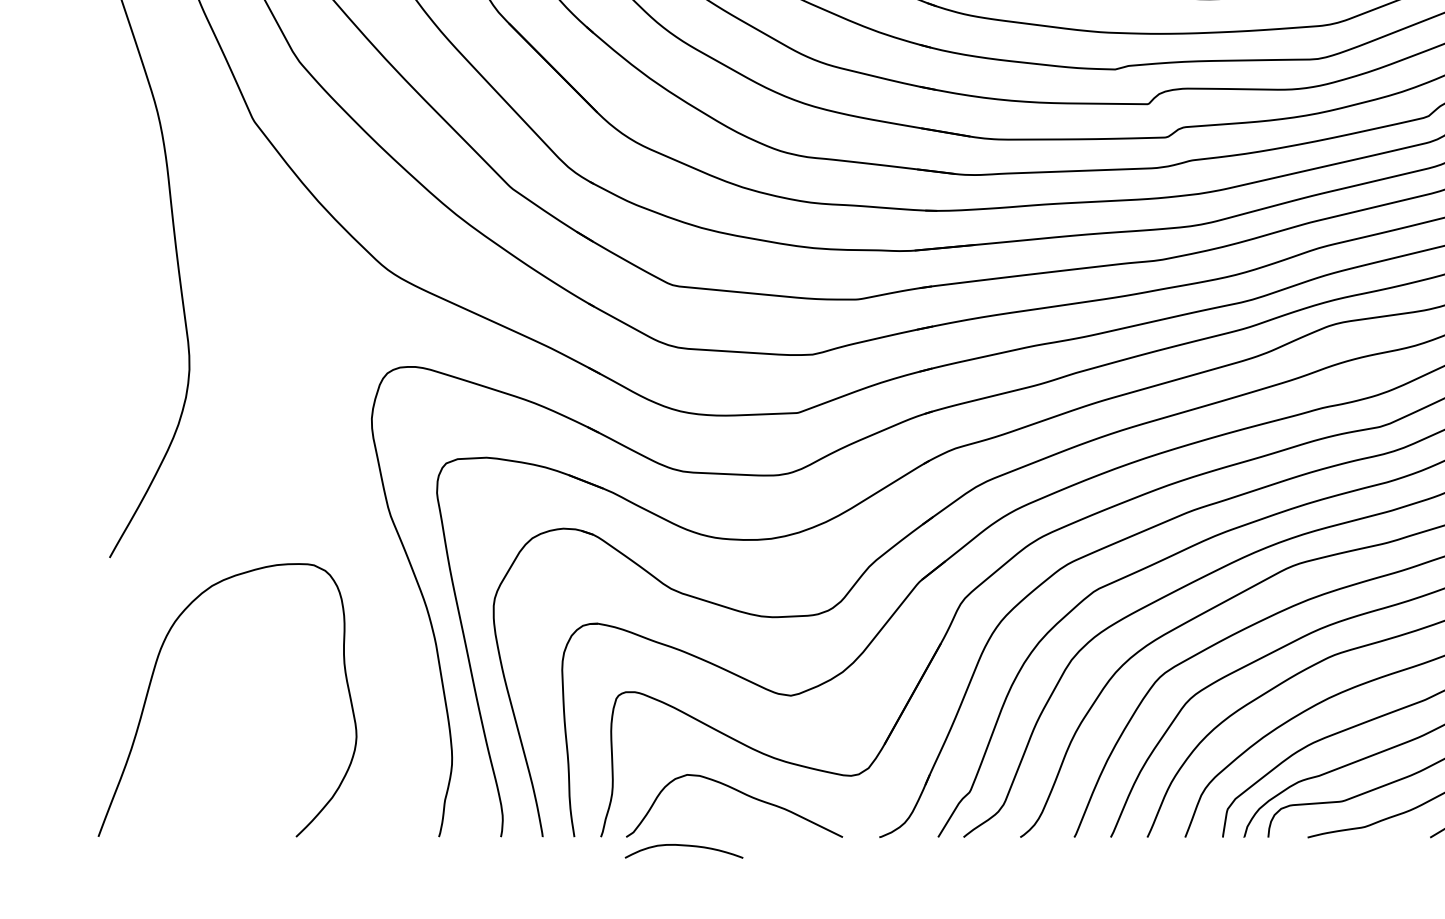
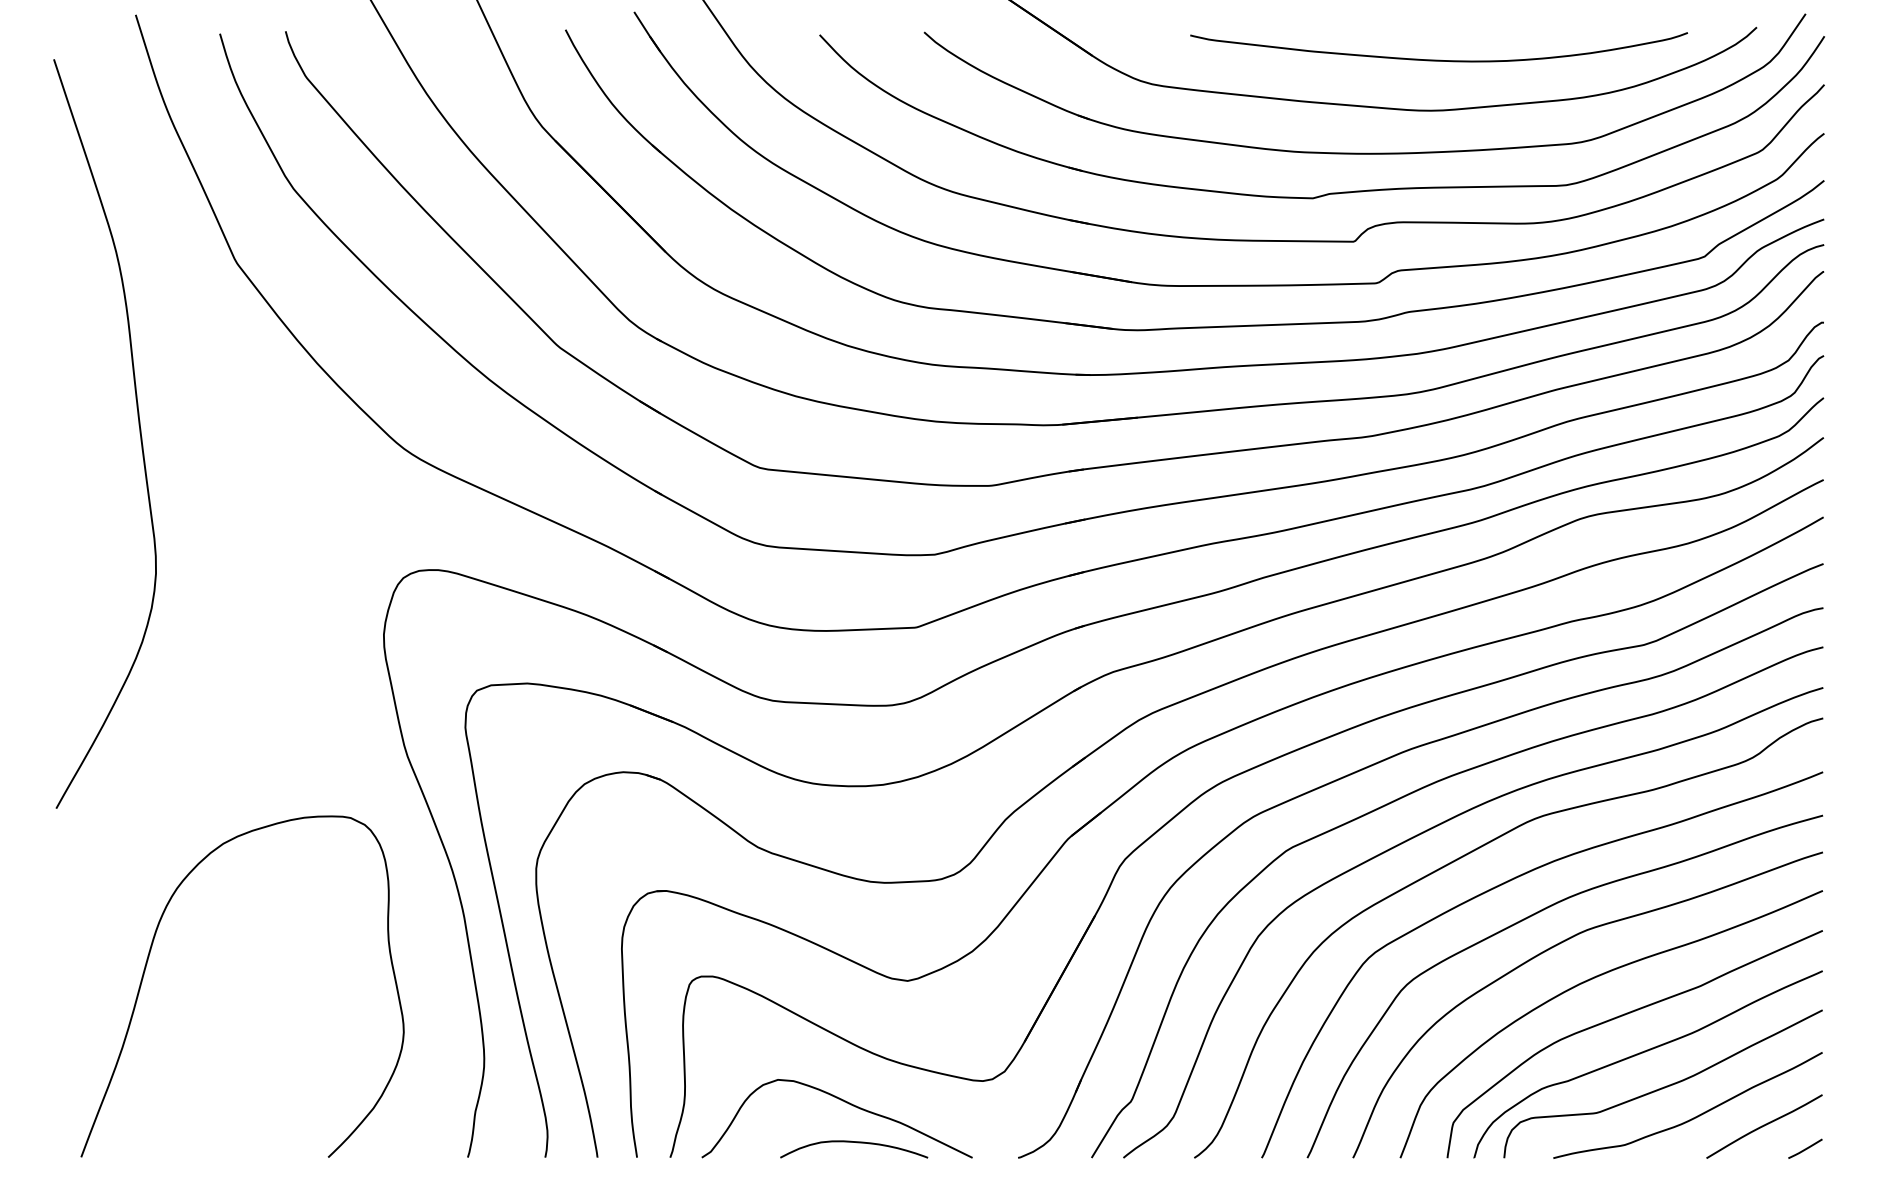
curve: (153, 676) -> (149, 957), moved
curve: (685, 846) -> (856, 1143), moved

